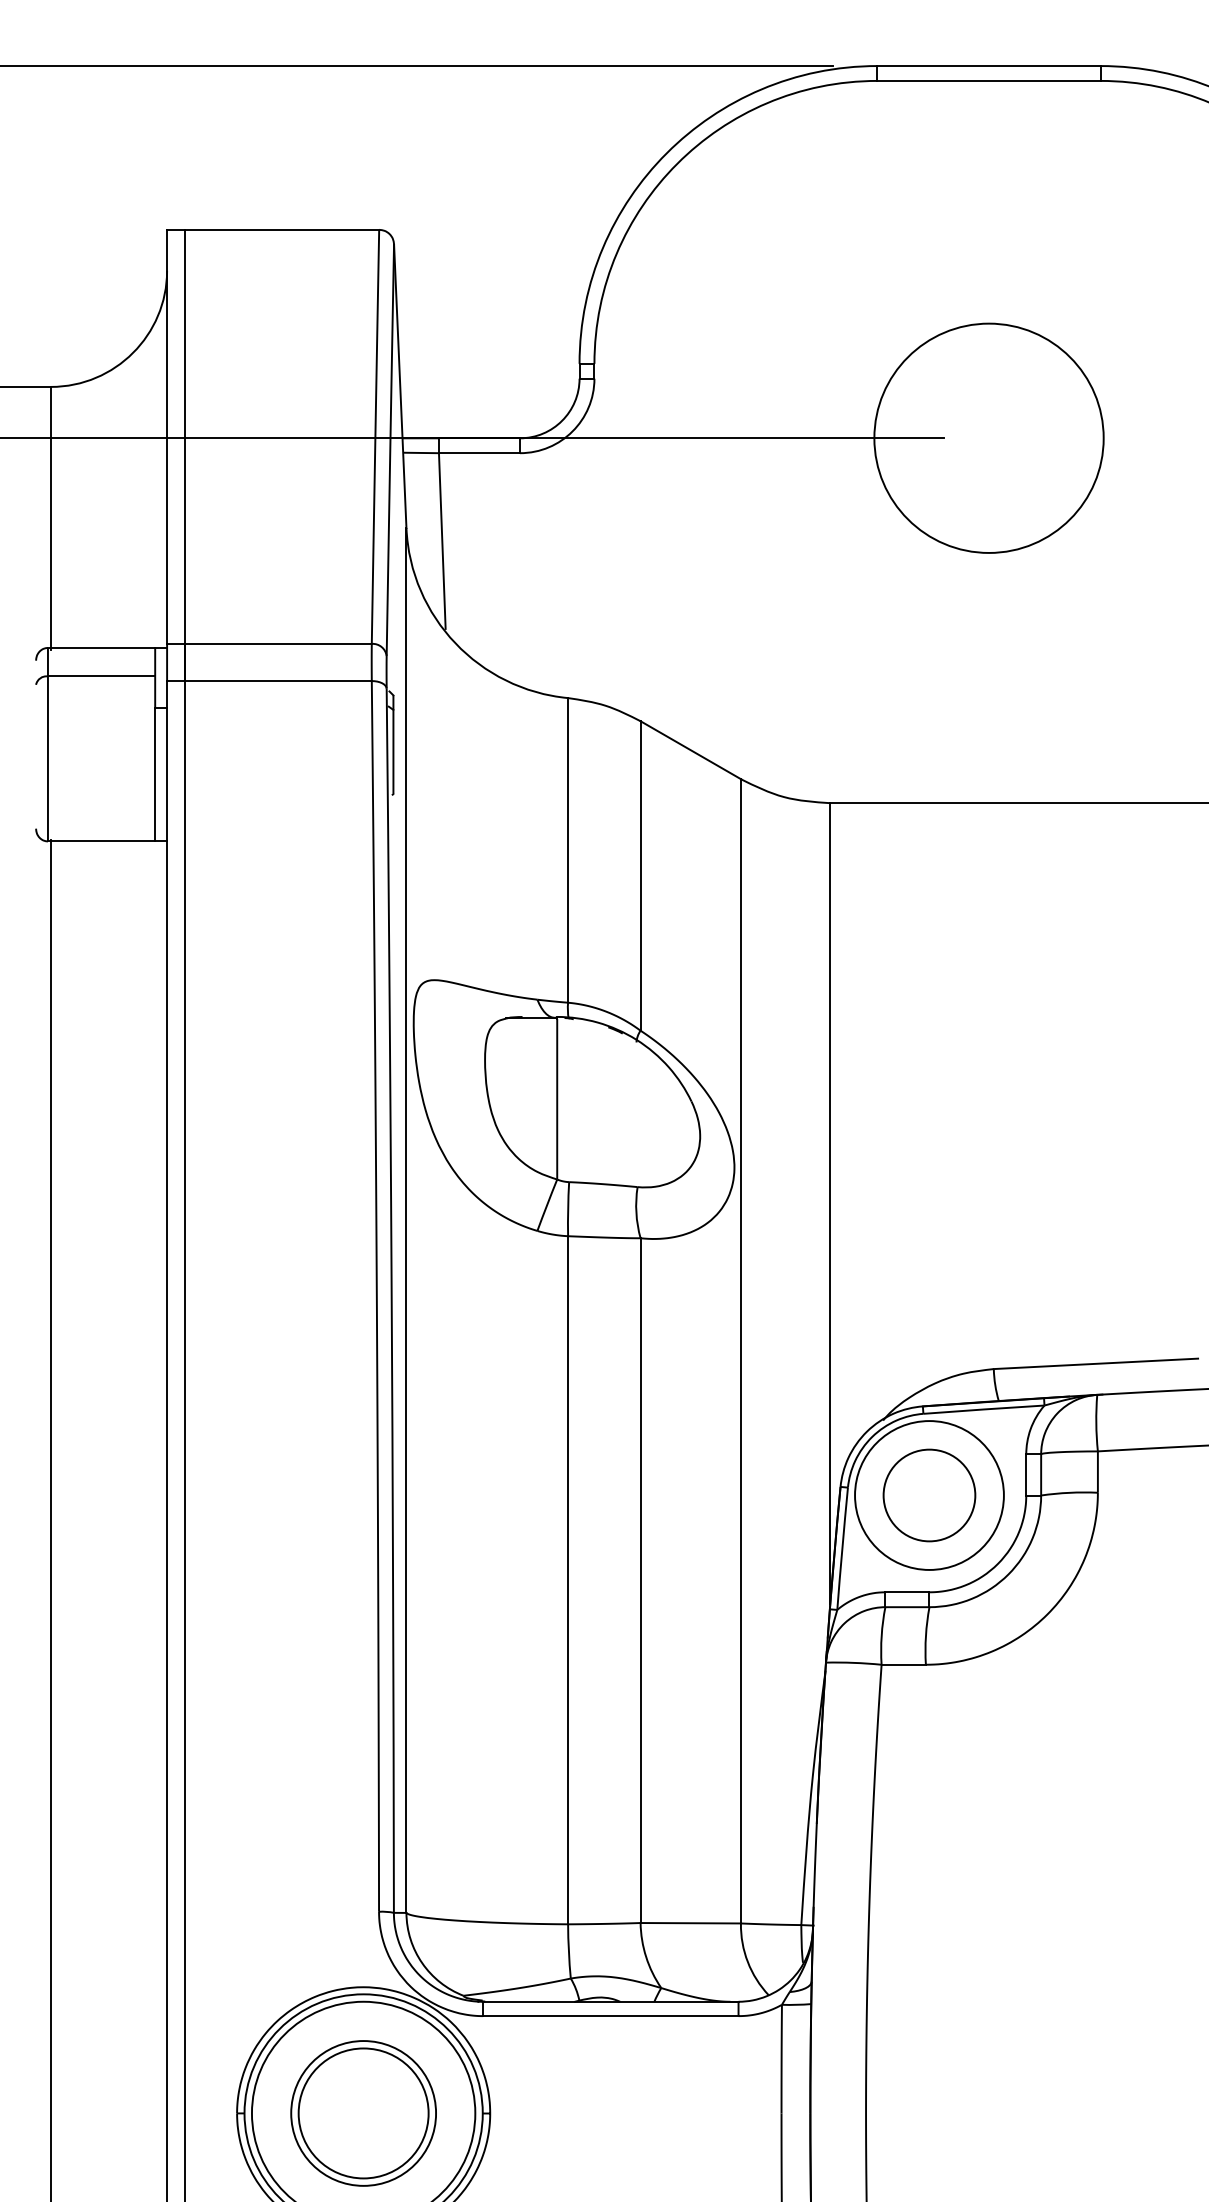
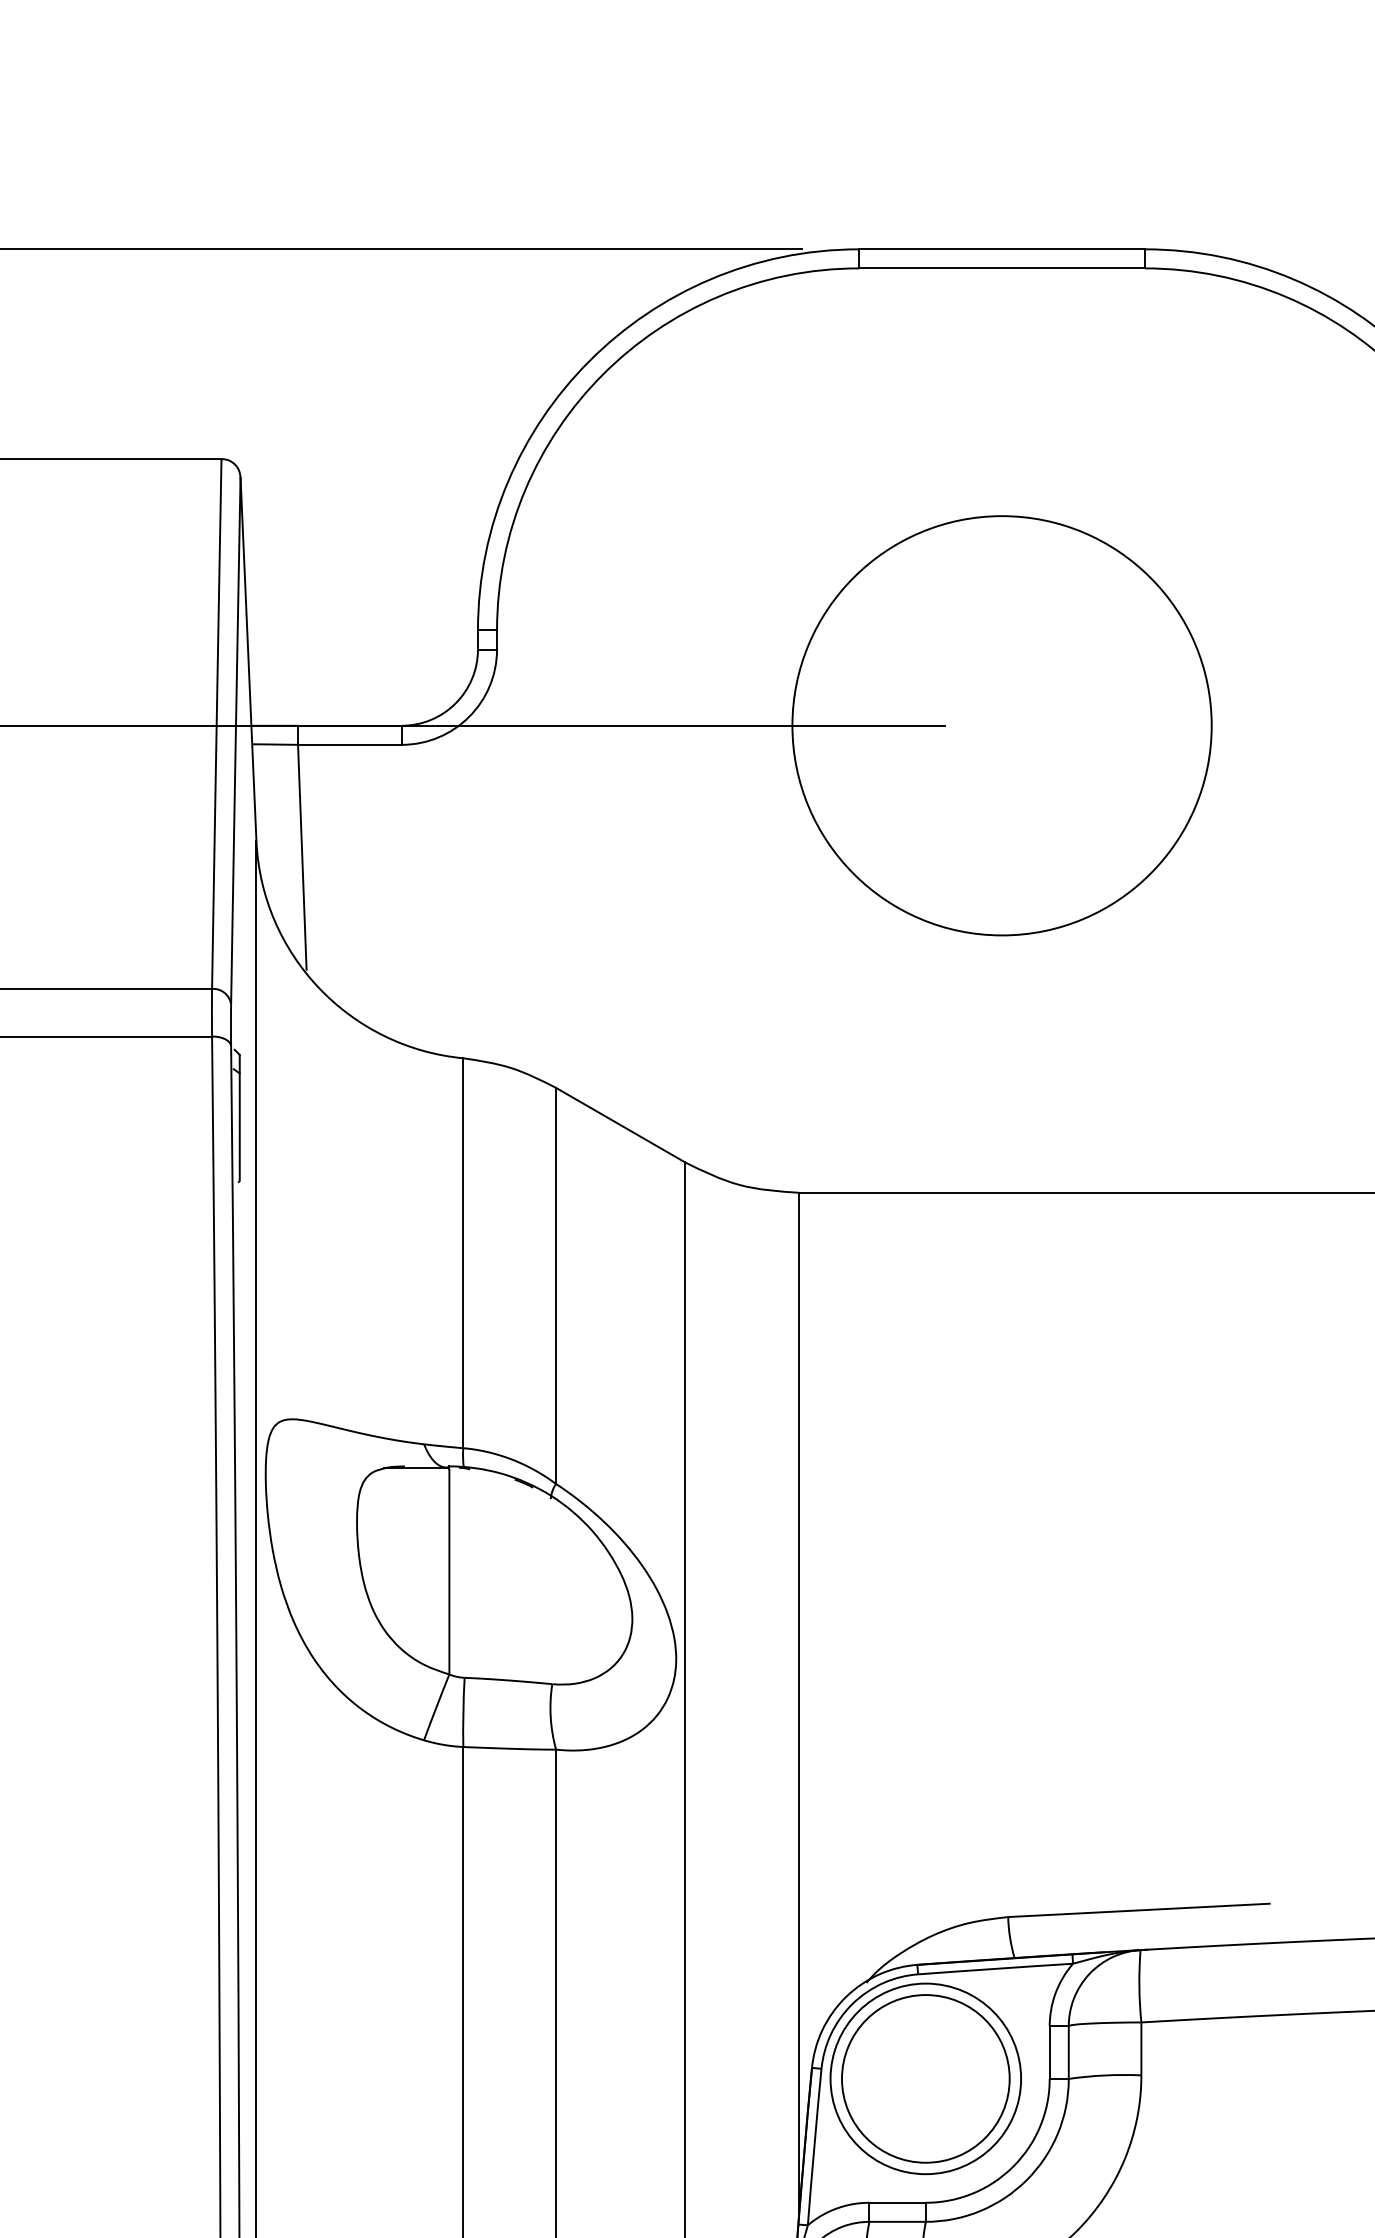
circle: (988, 438) -> (1001, 726), size x1.43
circle: (928, 1495) -> (924, 2078), size x1.43

